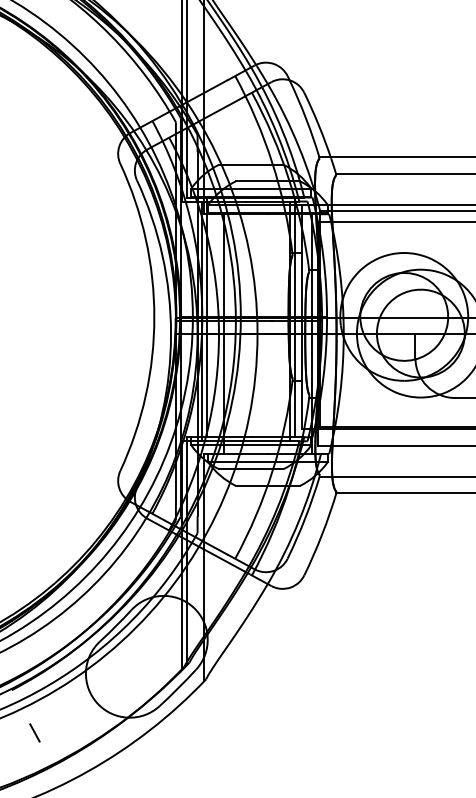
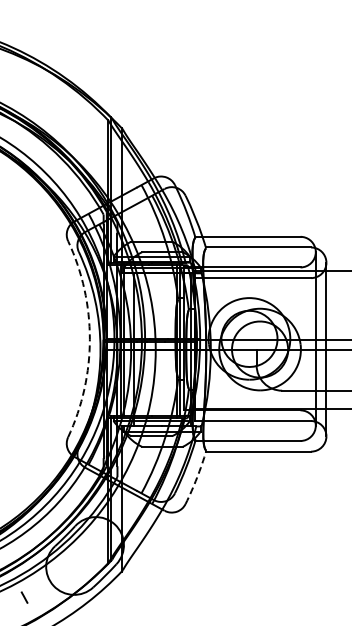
arc: (153, 317) -> (89, 339), solid -> dashed
arc: (322, 533) -> (197, 477), solid -> dashed
line: (34, 732) -> (24, 597), moved

